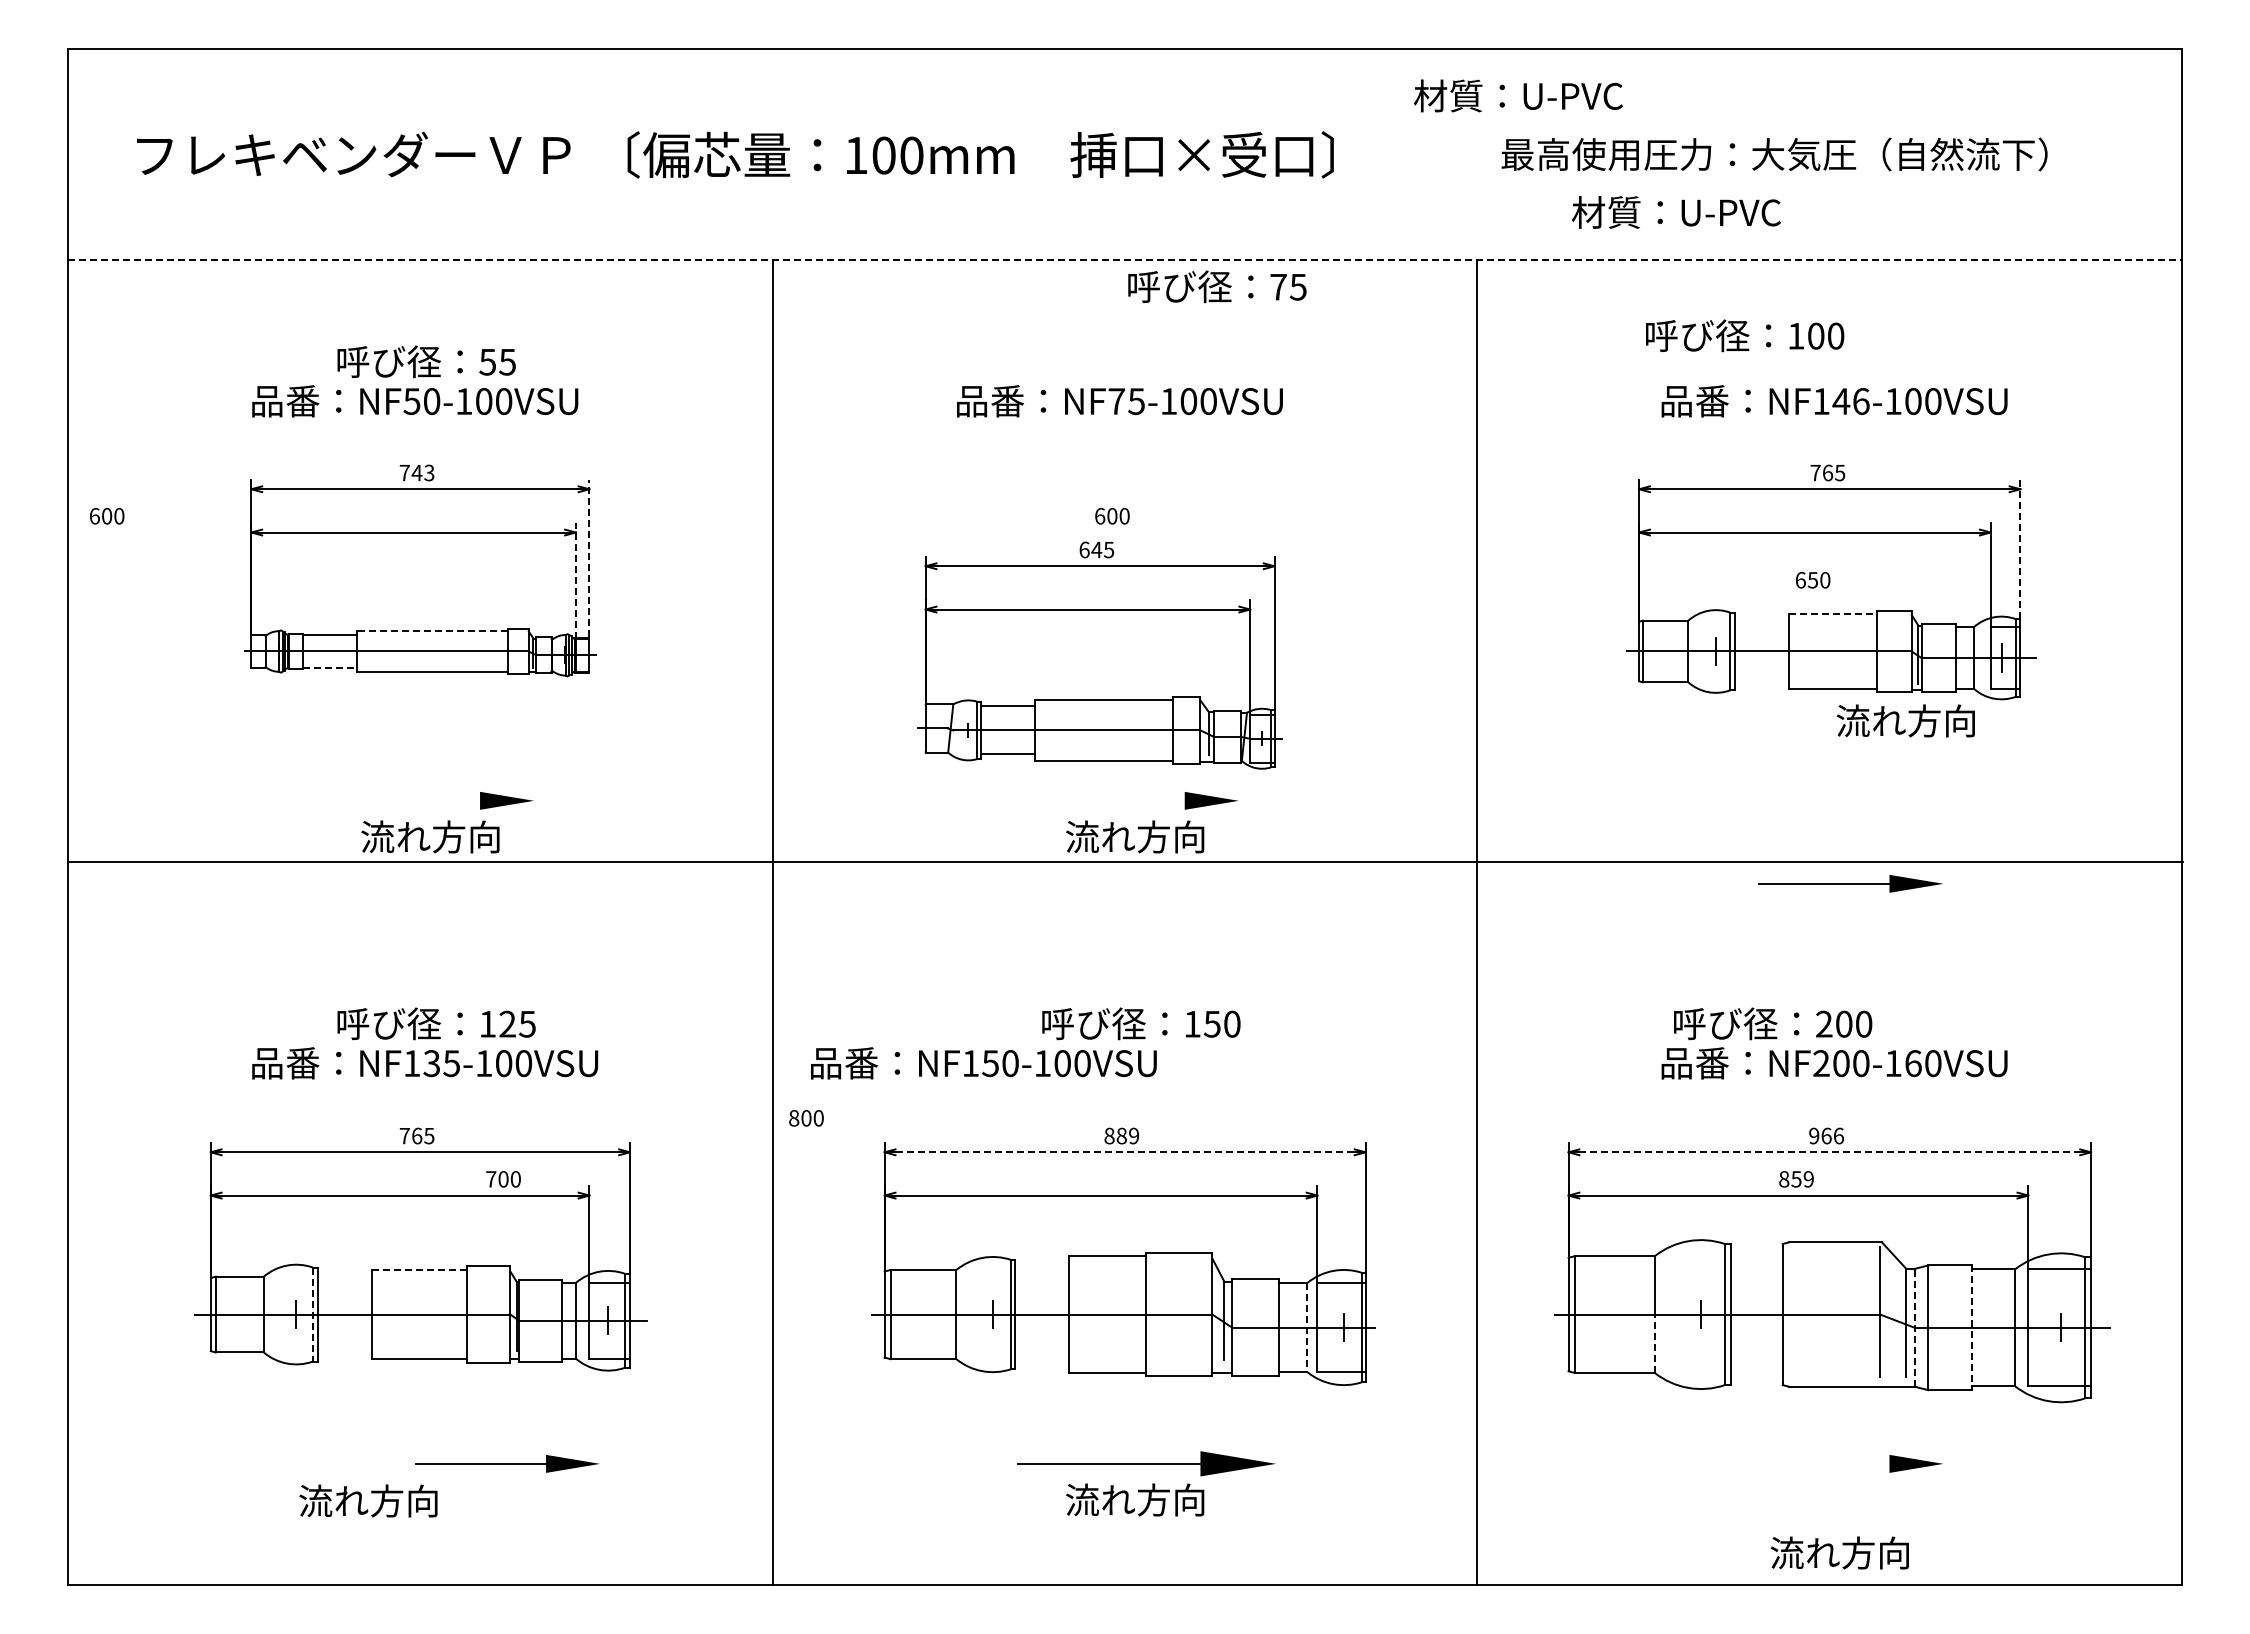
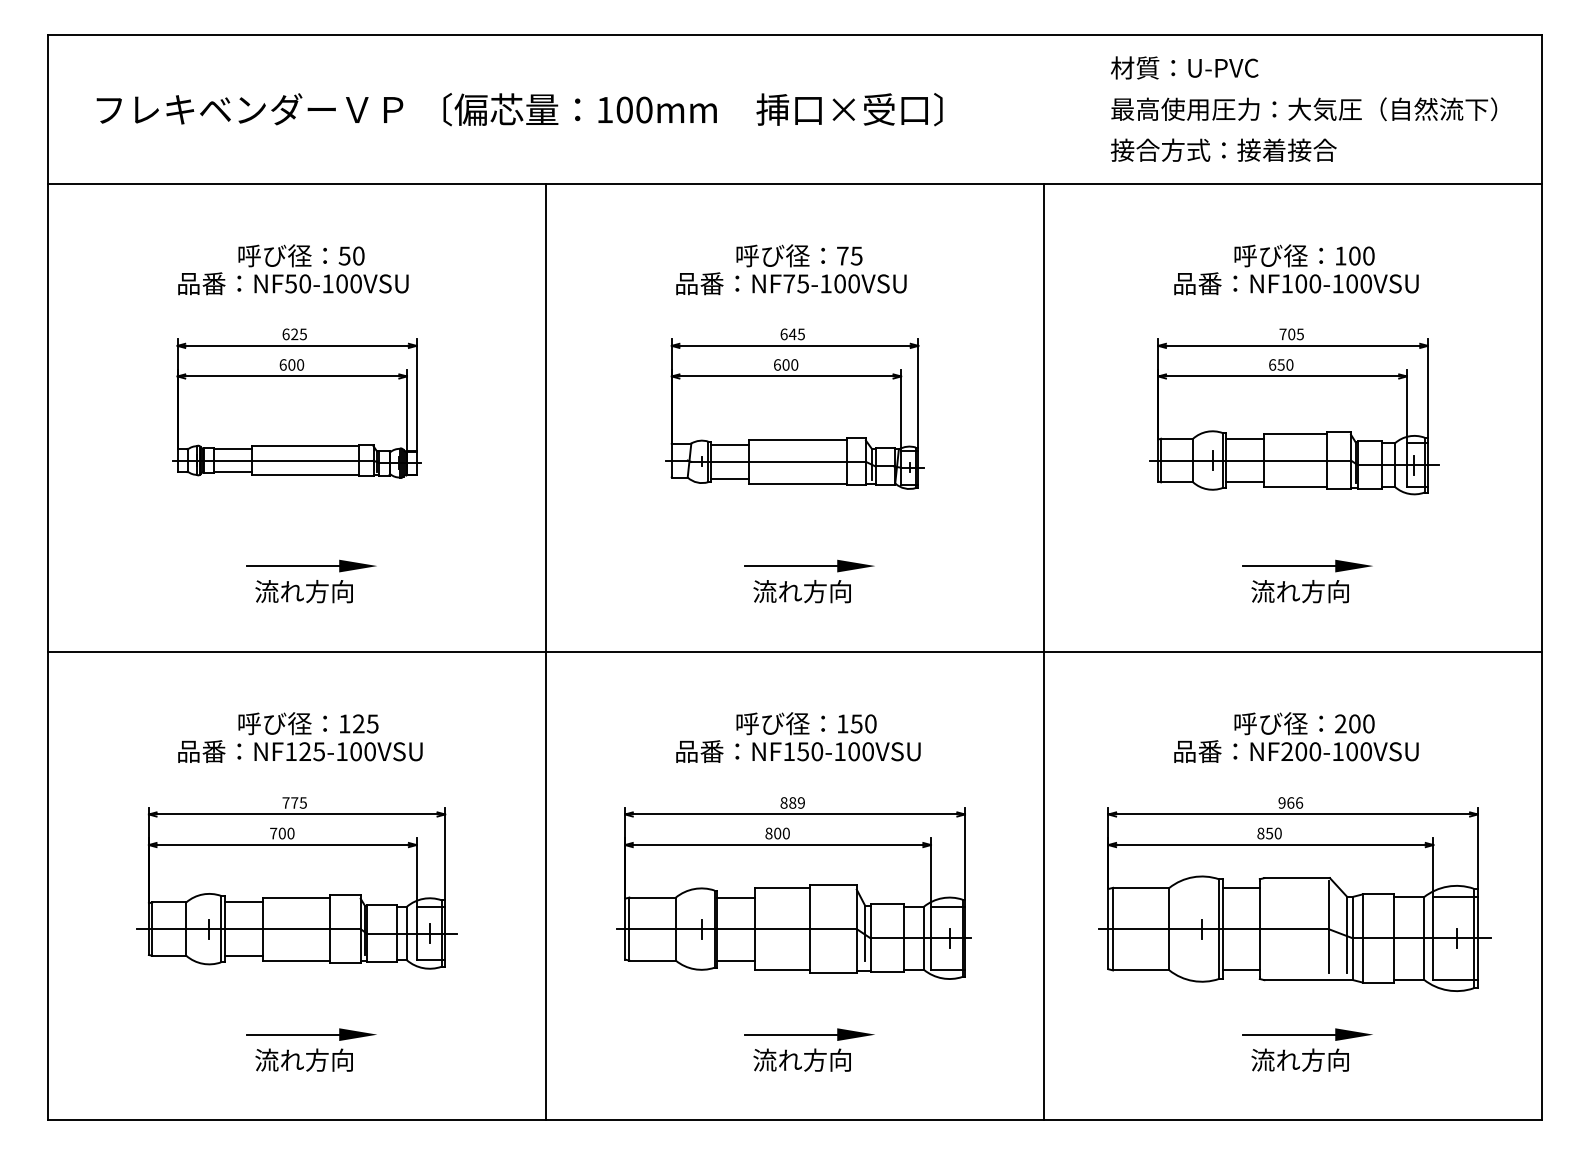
text: (1518, 95) -> (1184, 67), moved
text: (1774, 154) -> (1304, 109), moved
text: (1731, 211) -> (1223, 149), 材質：U-PVC -> 接合方式：接着接合
line: (1125, 259) -> (795, 183), dashed -> solid
text: (1217, 286) -> (799, 255), moved
text: (1745, 335) -> (1304, 255), moved
text: (507, 361) -> (358, 255), 55 -> 50
text: (1850, 401) -> (1307, 283), NF146-100VSU -> NF100-100VSU
text: (416, 472) -> (294, 334), 743 -> 625
text: (1828, 472) -> (1292, 334), 765 -> 705
text: (107, 516) -> (292, 365), moved
line: (2020, 549) -> (1427, 388), dashed -> solid
line: (589, 558) -> (416, 394), dashed -> solid
line: (575, 580) -> (406, 410), dashed -> solid
text: (1813, 580) -> (1281, 365), moved
line: (1833, 613) -> (1295, 433), dashed -> solid
line: (1761, 620) -> (1244, 438), added
line: (432, 630) -> (305, 445), dashed -> solid
part: (1099, 655) -> (794, 408), moved
line: (330, 667) -> (233, 471), dashed -> solid
line: (1761, 682) -> (1244, 482), added
text: (1905, 720) -> (1299, 591), moved
line: (414, 800) -> (292, 565), added
line: (1119, 800) -> (791, 565), added
line: (1124, 861) -> (794, 651), moved
part: (1850, 883) -> (1307, 565), moved
text: (1773, 1023) -> (1304, 723), moved
text: (431, 1063) -> (304, 751), NF135-100VSU -> NF125-100VSU
text: (983, 1063) -> (798, 751), moved
text: (1913, 1063) -> (1352, 751), NF200-160VSU -> NF200-100VSU
text: (806, 1118) -> (777, 833), moved
text: (417, 1135) -> (295, 802), 765 -> 775
line: (1125, 1152) -> (795, 814), dashed -> solid
line: (1830, 1152) -> (1293, 814), dashed -> solid
text: (503, 1179) -> (282, 833), moved
text: (1808, 1179) -> (1278, 833), 859 -> 850
line: (1756, 1256) -> (1241, 888), added
line: (419, 1269) -> (296, 897), dashed -> solid
line: (1041, 1269) -> (735, 897), added
line: (344, 1276) -> (243, 902), added
line: (312, 1315) -> (220, 929), dashed -> solid
line: (1307, 1327) -> (923, 938), dashed -> solid
line: (1914, 1327) -> (1352, 938), dashed -> solid
line: (1972, 1328) -> (1393, 938), dashed -> solid
line: (1654, 1343) -> (1169, 949), dashed -> solid
line: (344, 1352) -> (243, 955), added
line: (1041, 1359) -> (735, 960), added
line: (1756, 1372) -> (1241, 970), added
part: (507, 1463) -> (311, 1034), moved
part: (1145, 1463) -> (809, 1034), size x0.71
line: (1824, 1463) -> (1289, 1034), added
text: (368, 1500) -> (304, 1059), moved
text: (1839, 1552) -> (1299, 1059), moved

